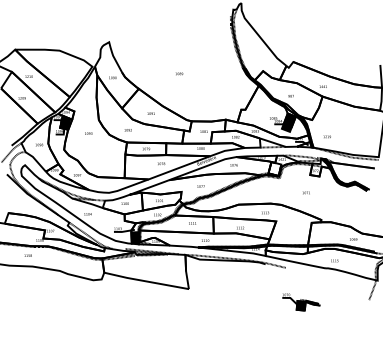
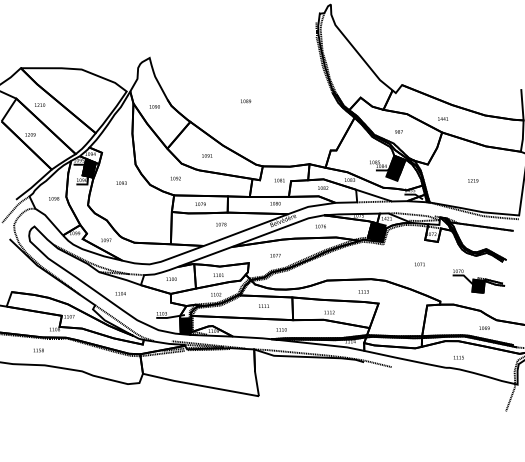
text: (326, 136) -> (472, 180), moved
fill: (274, 169) -> (376, 232), added
part: (301, 302) -> (478, 281), moved

